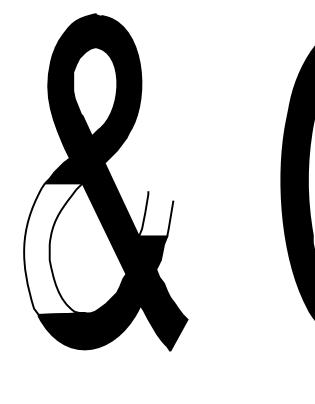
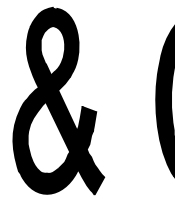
fill: (155, 213) -> (86, 118), added
fill: (54, 247) -> (30, 137), added

